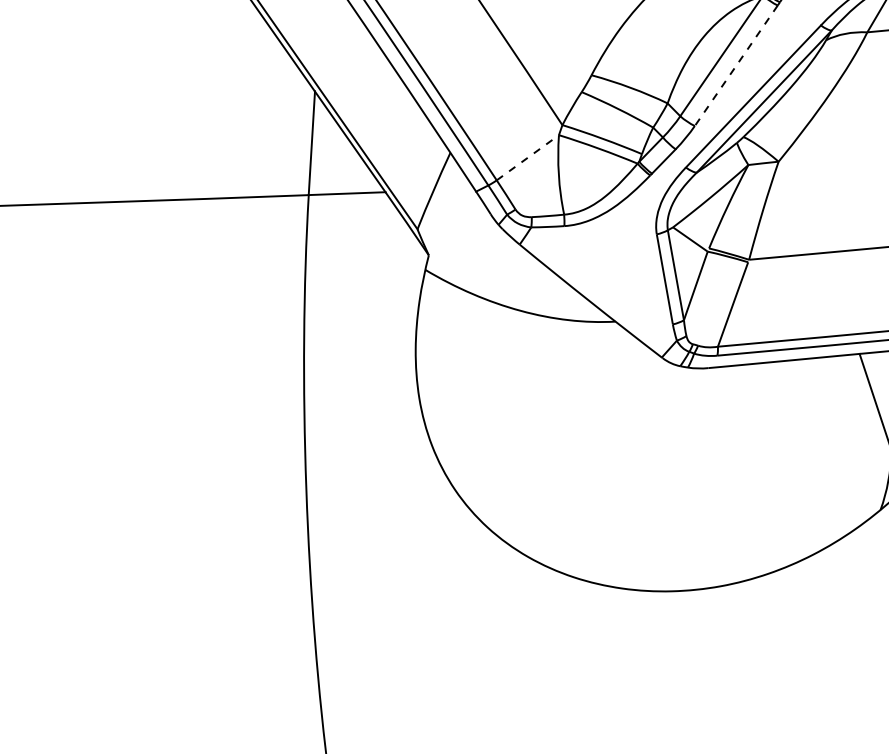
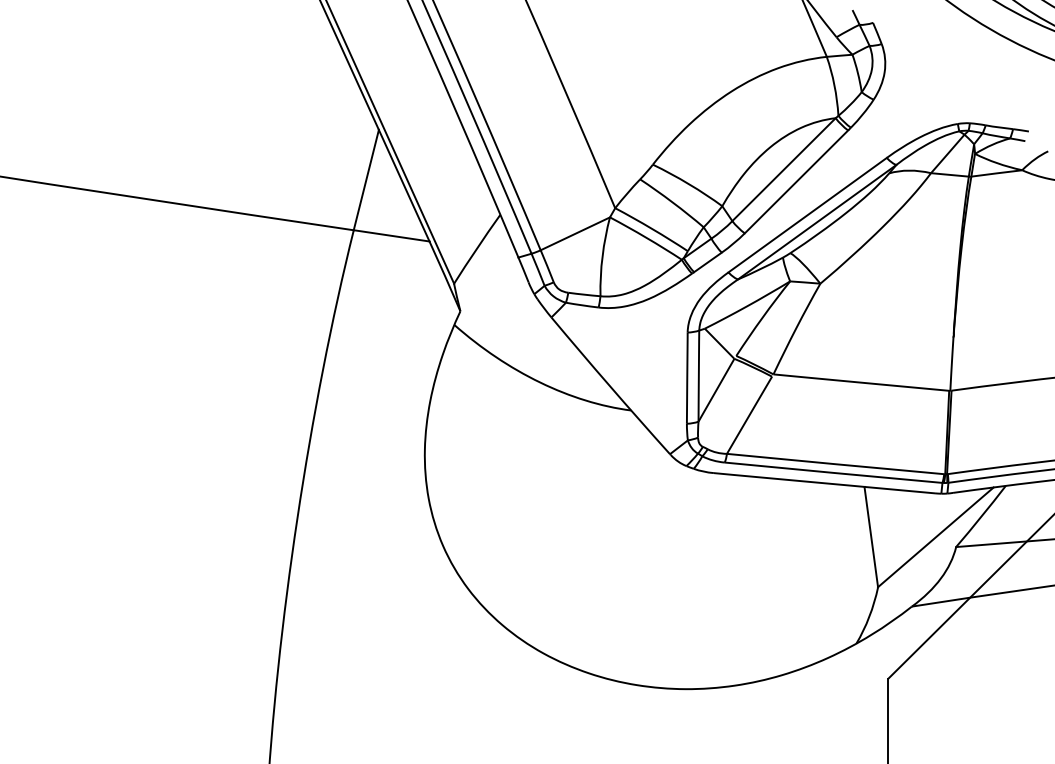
line: (736, 65) -> (796, 181), dashed -> solid
line: (527, 157) -> (575, 233), dashed -> solid

